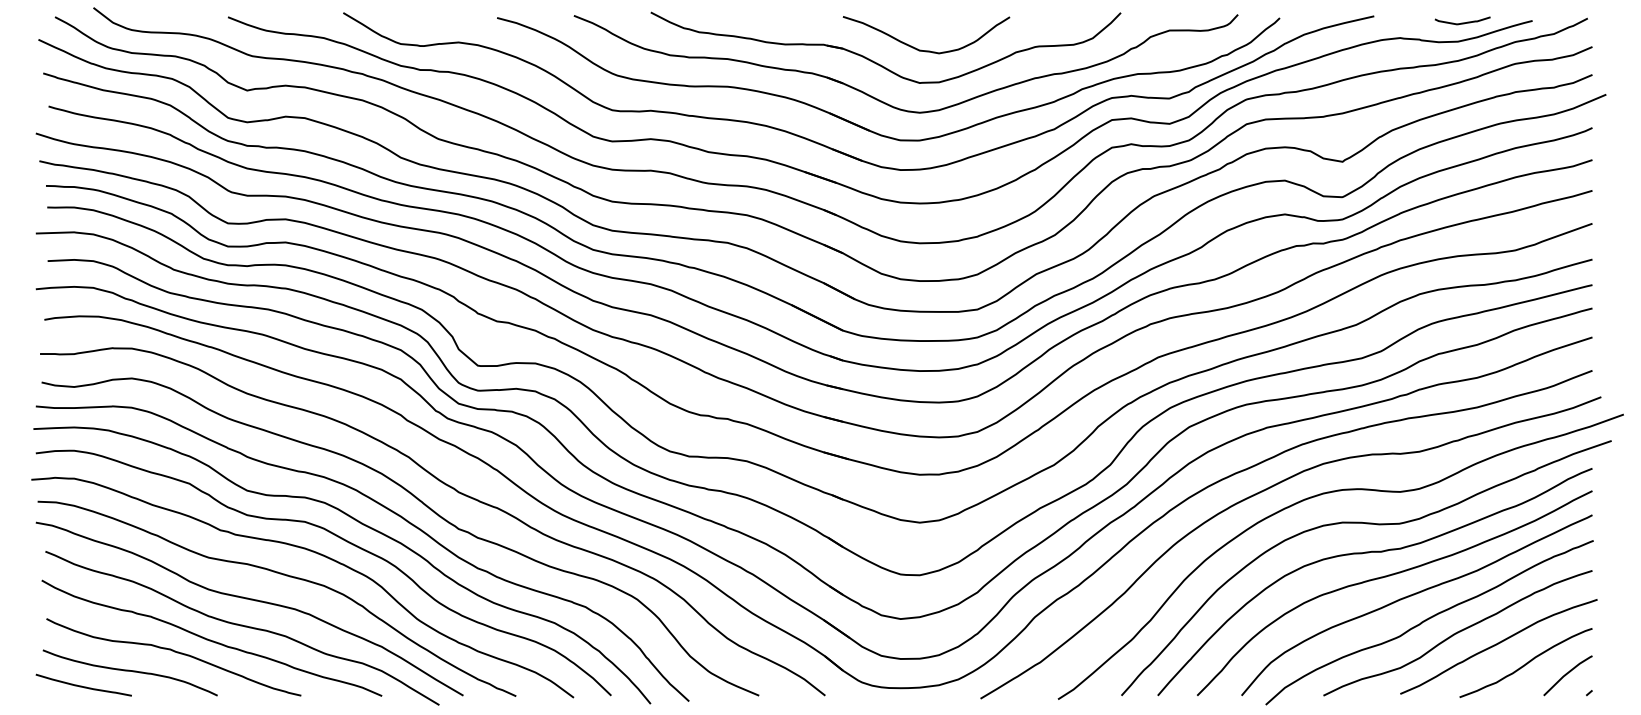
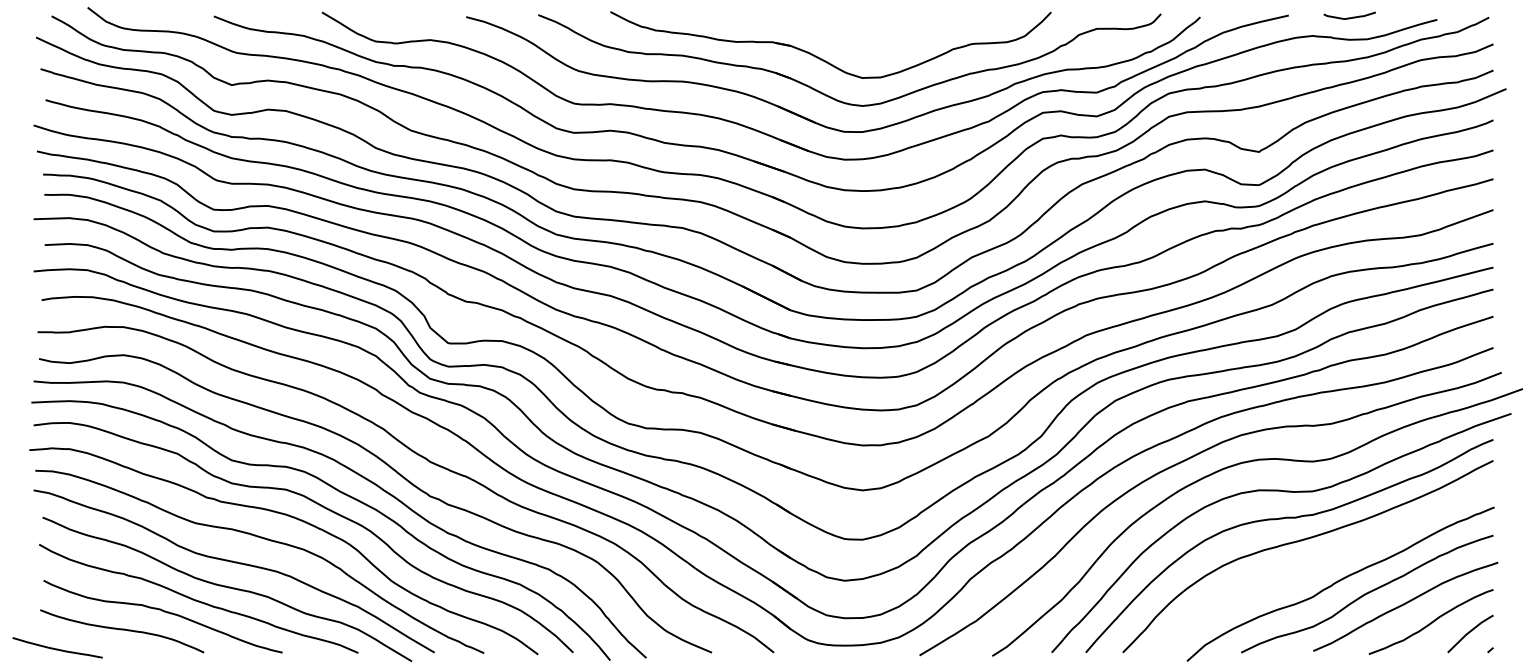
curve: (1462, 22) -> (1349, 17), moved
curve: (920, 49) -> (863, 46), removed
curve: (1412, 596) -> (1324, 559), removed
curve: (83, 685) -> (57, 648), moved

